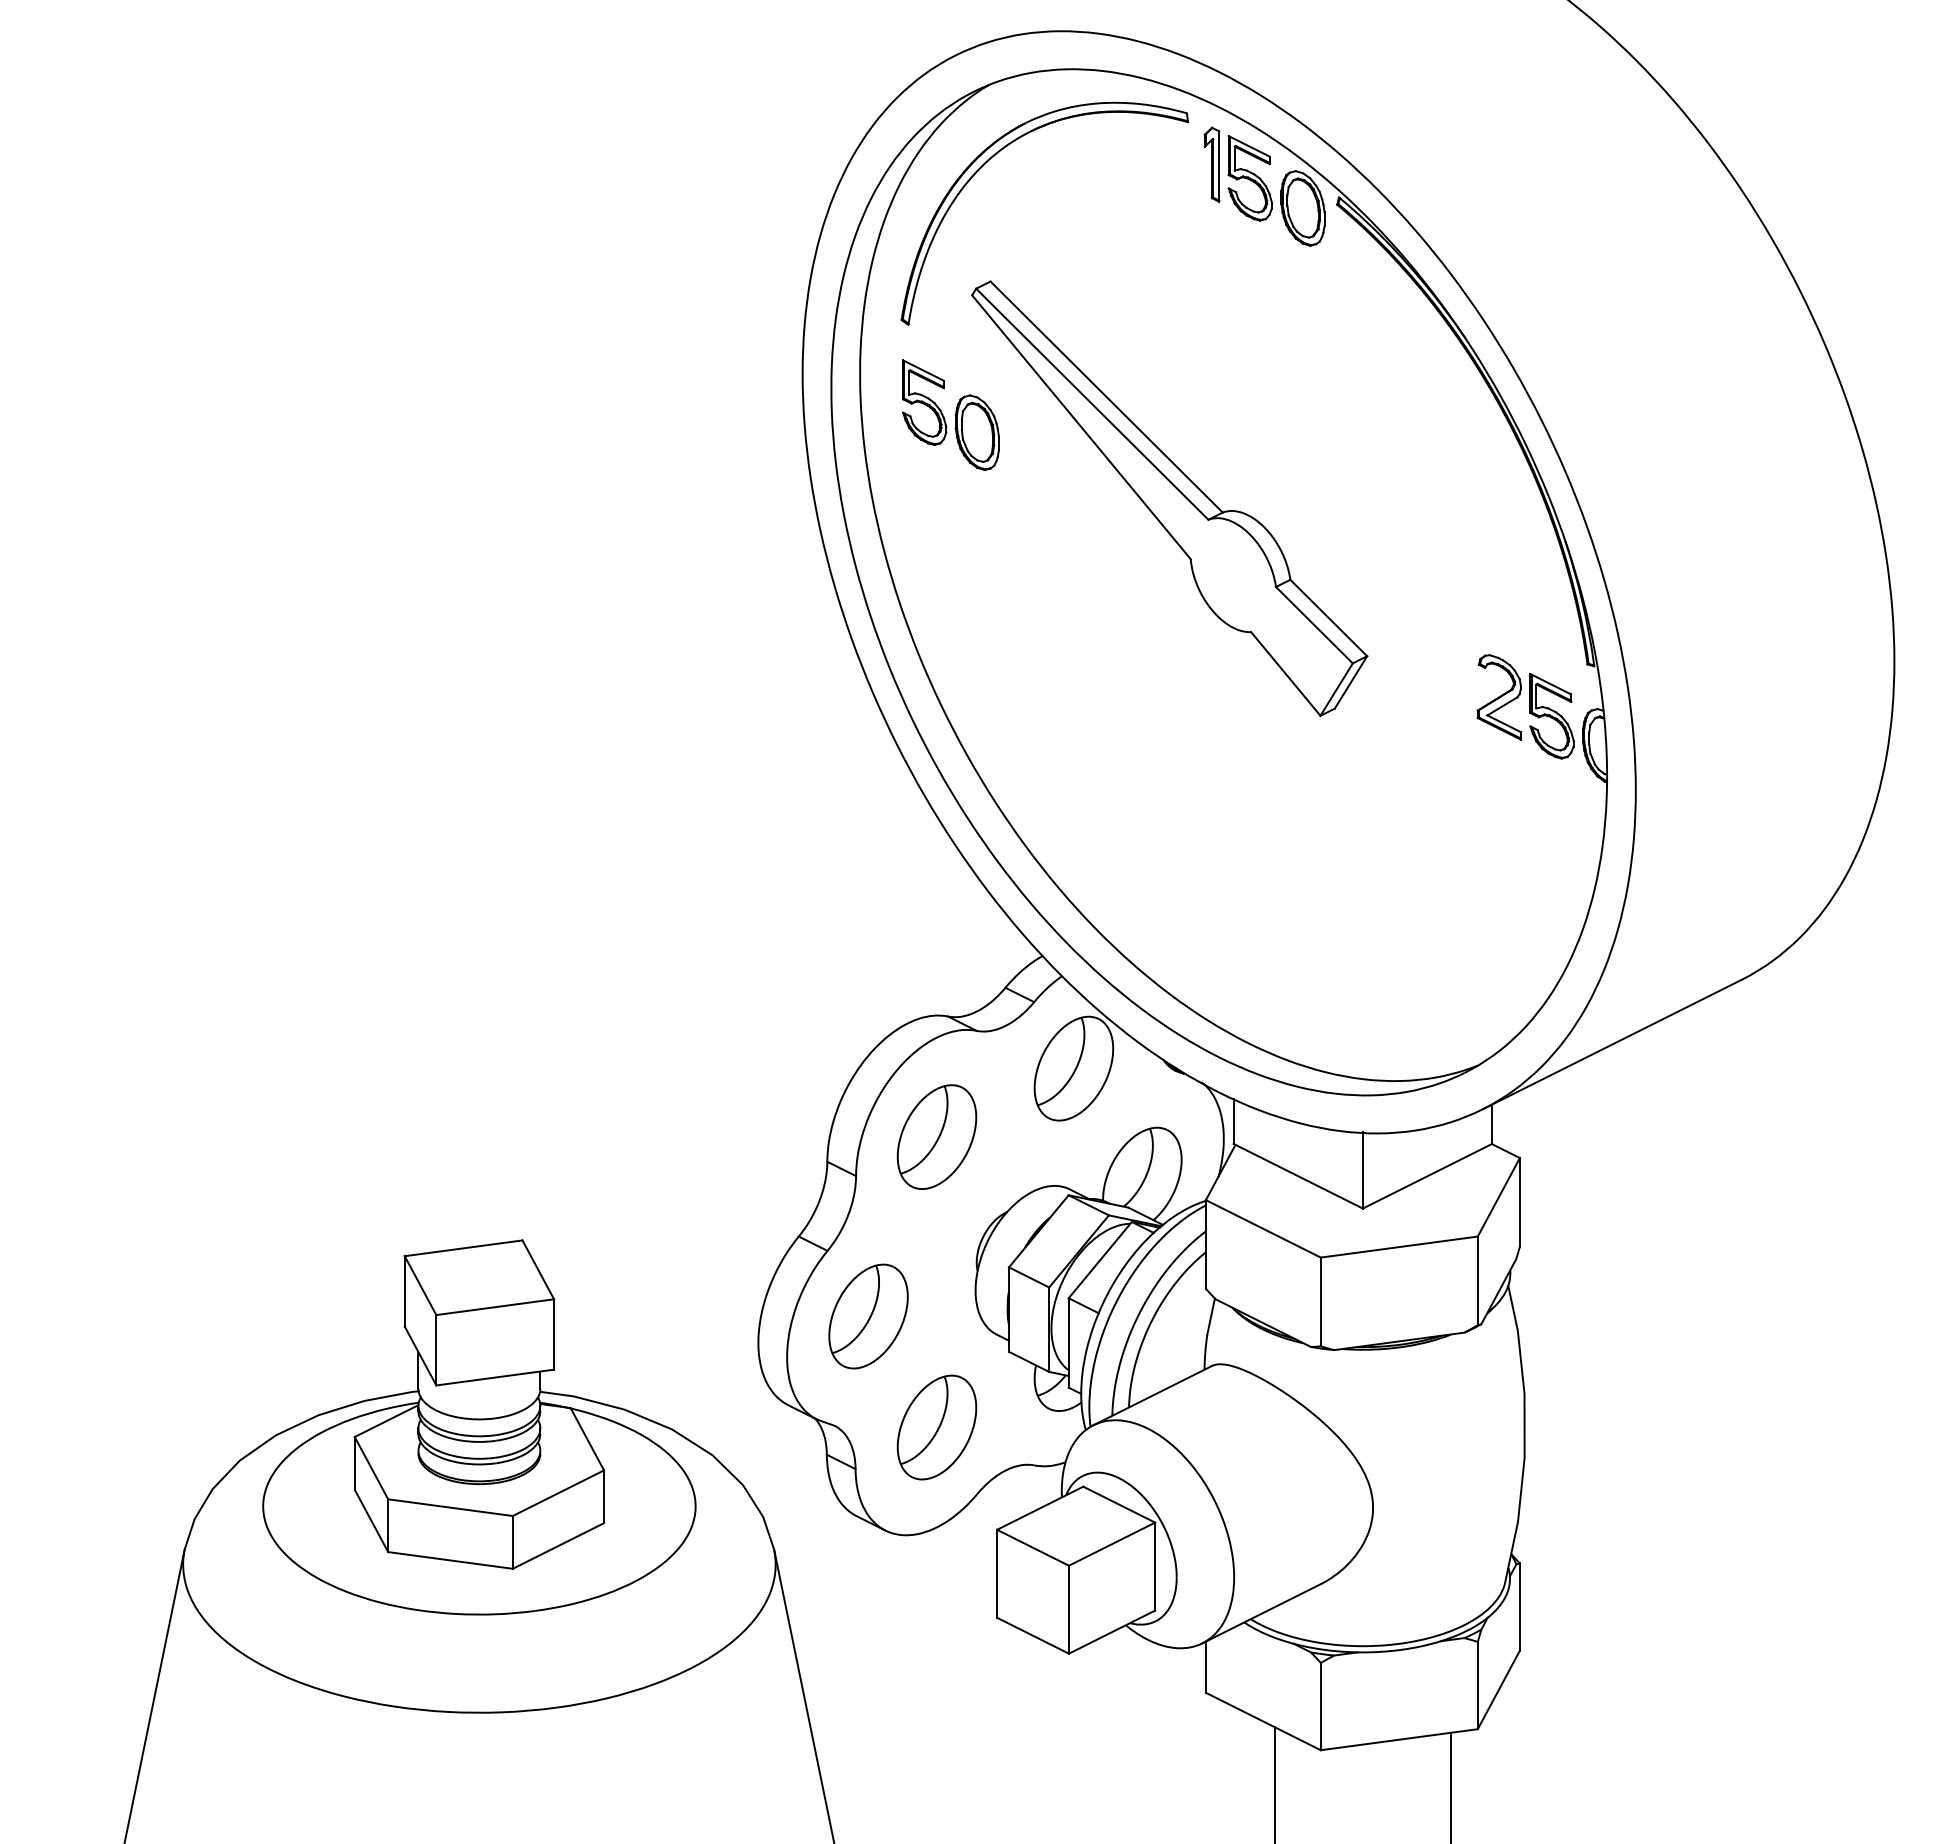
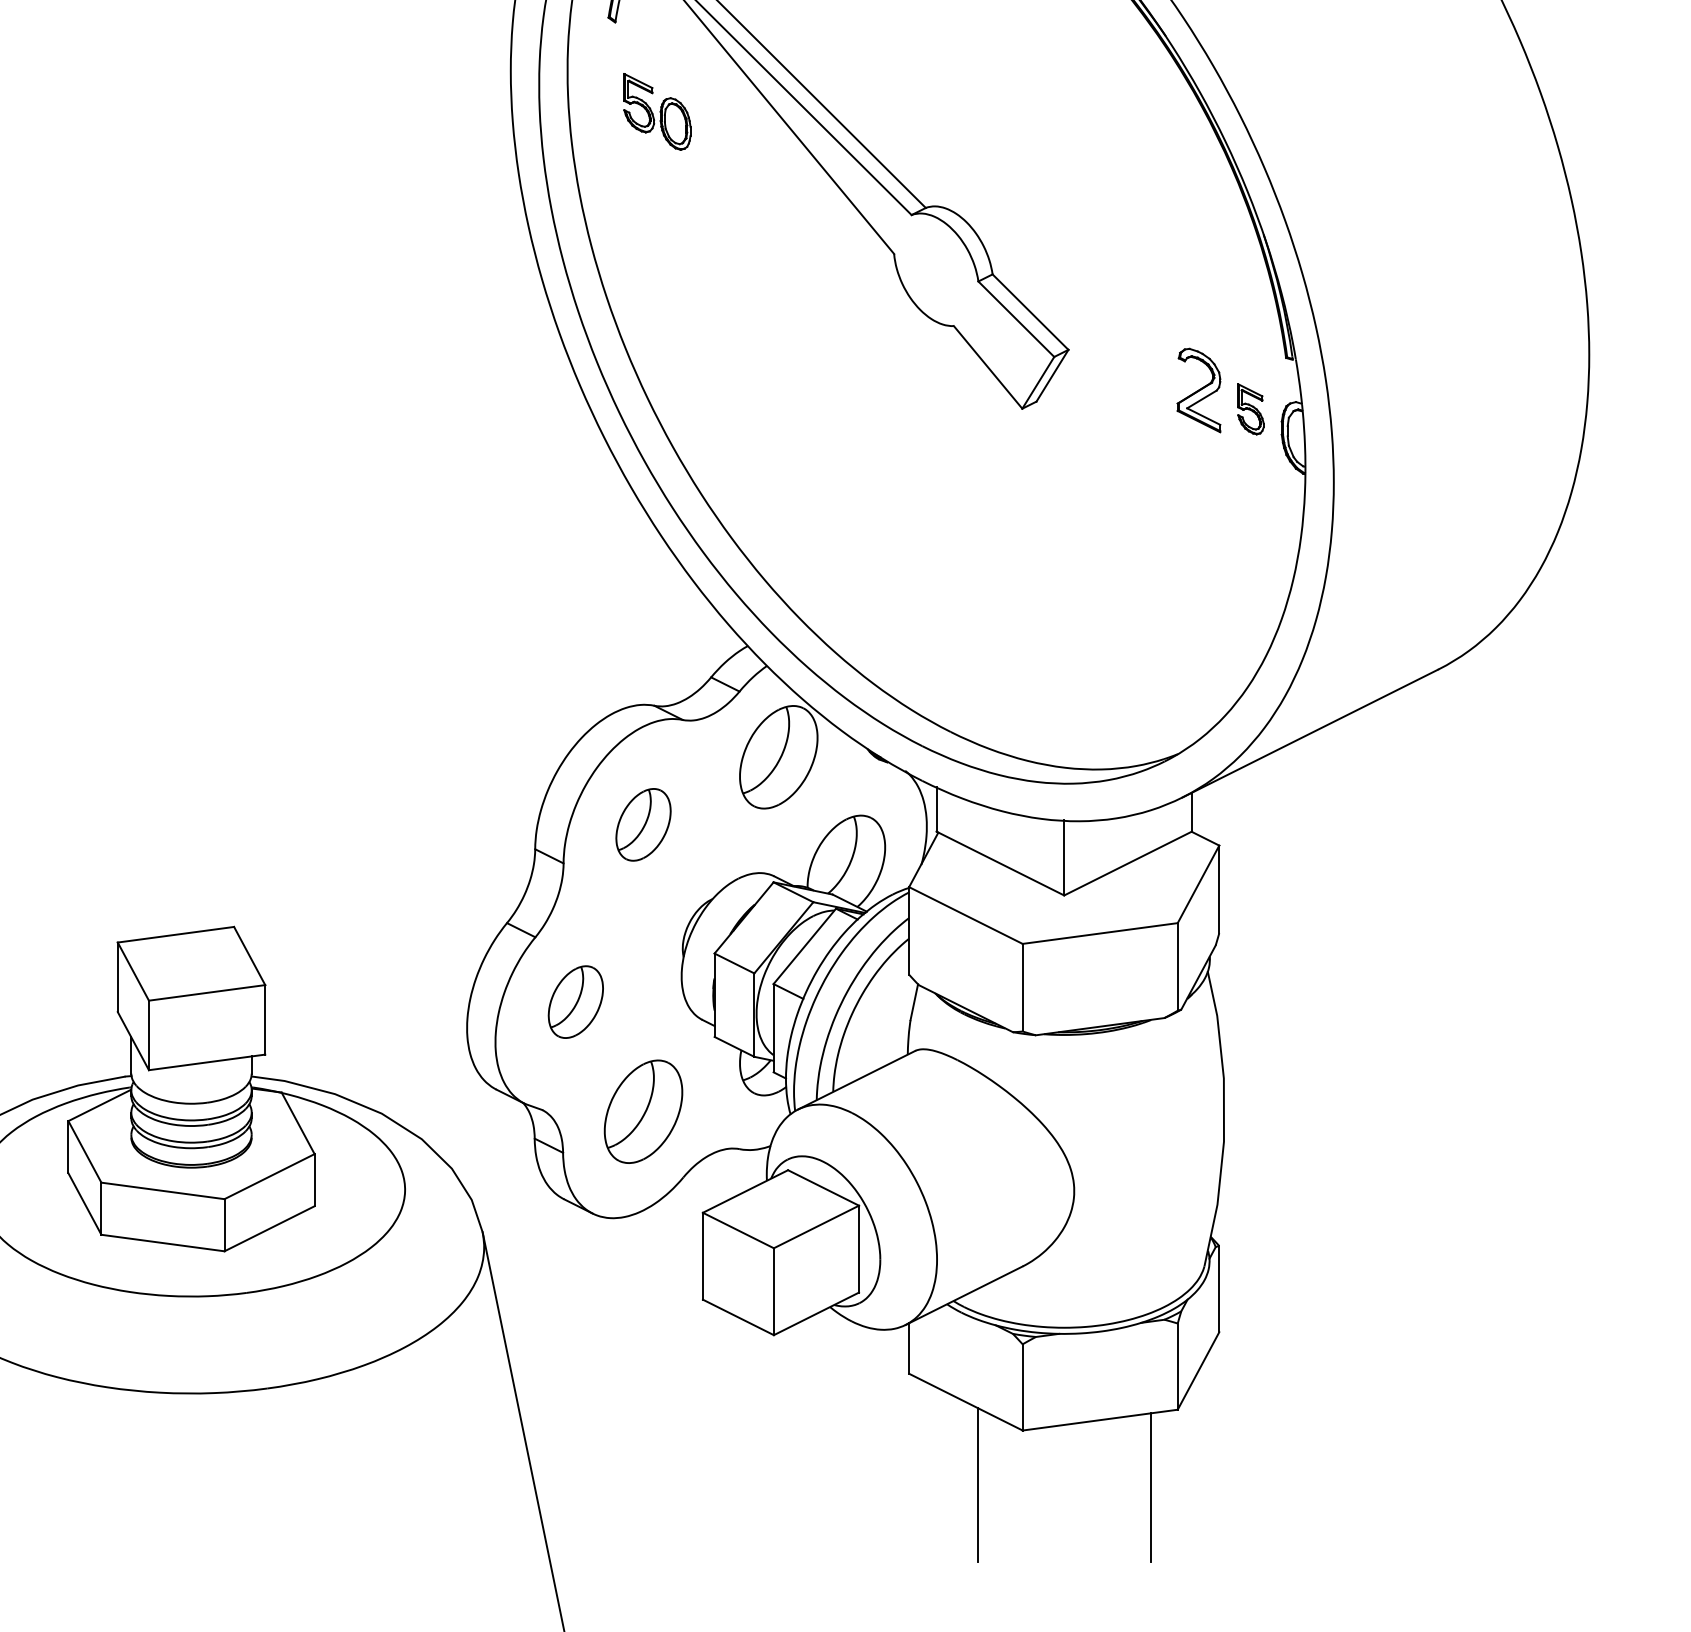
part: (950, 415) -> (656, 112), size x0.7
part: (1551, 716) -> (1250, 409), size x0.6
part: (936, 1136) -> (643, 824), size x0.7
part: (868, 1316) -> (575, 1002), size x0.7

